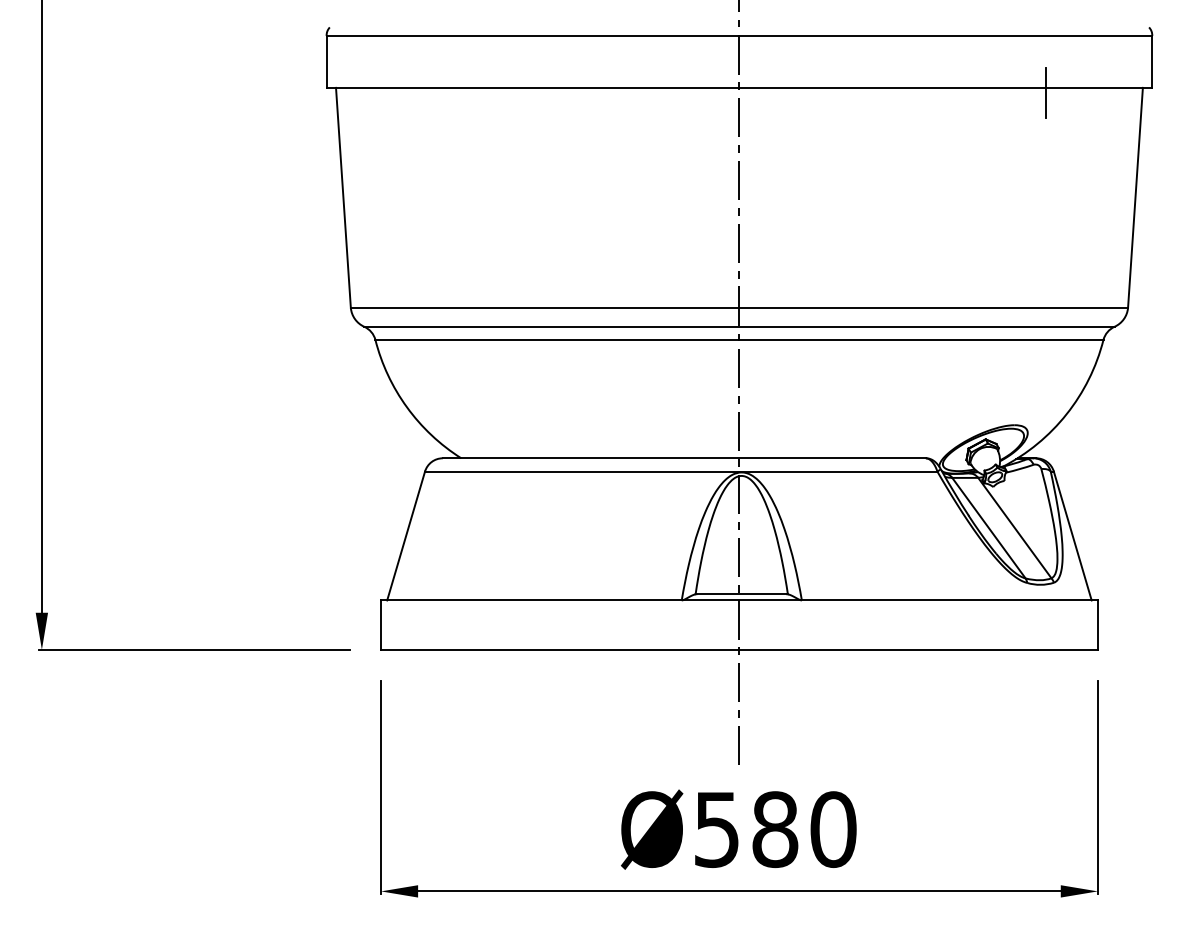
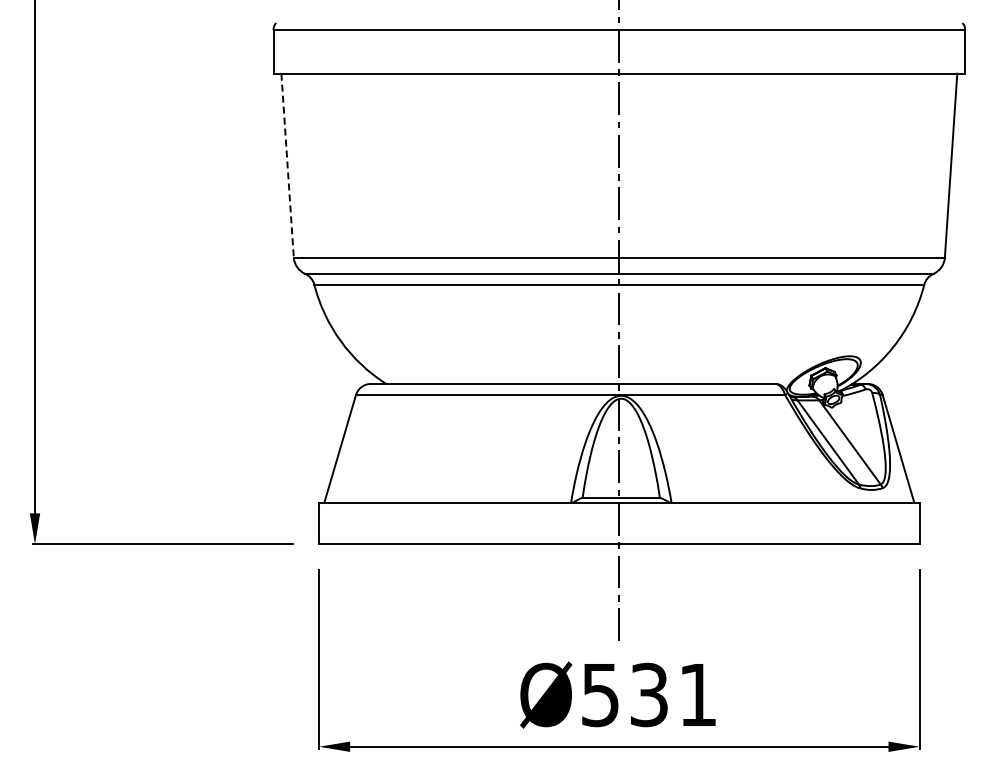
line: (1045, 92) -> (875, 77), removed
line: (343, 198) -> (287, 166), solid -> dashed
text: (804, 828) -> (673, 694), Ø580 -> Ø531

